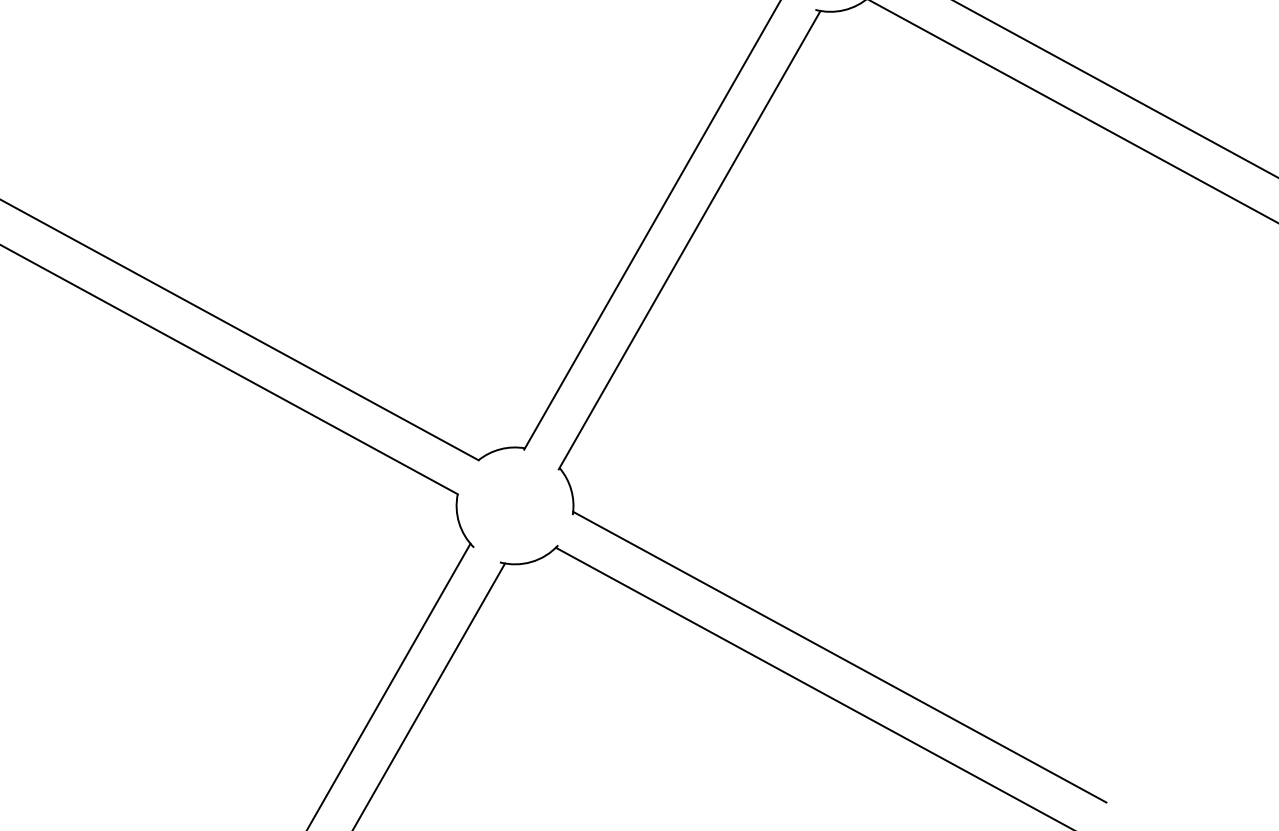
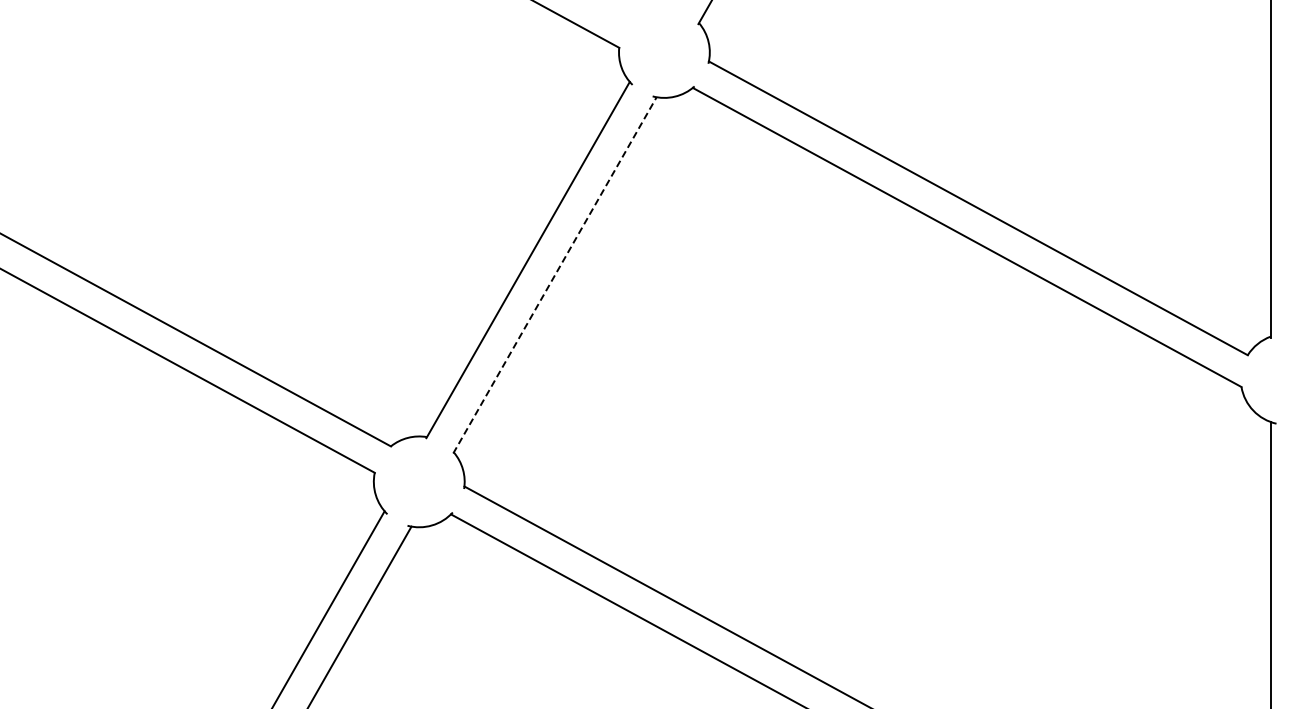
line: (690, 239) -> (555, 274), solid -> dashed

